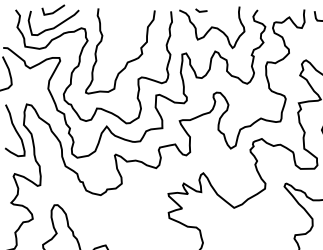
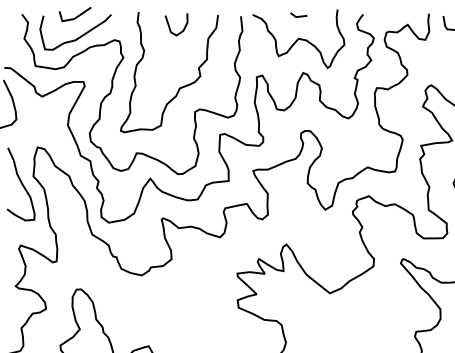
line: (201, 10) -> (299, 15), moved
curve: (121, 19) -> (170, 27), added

